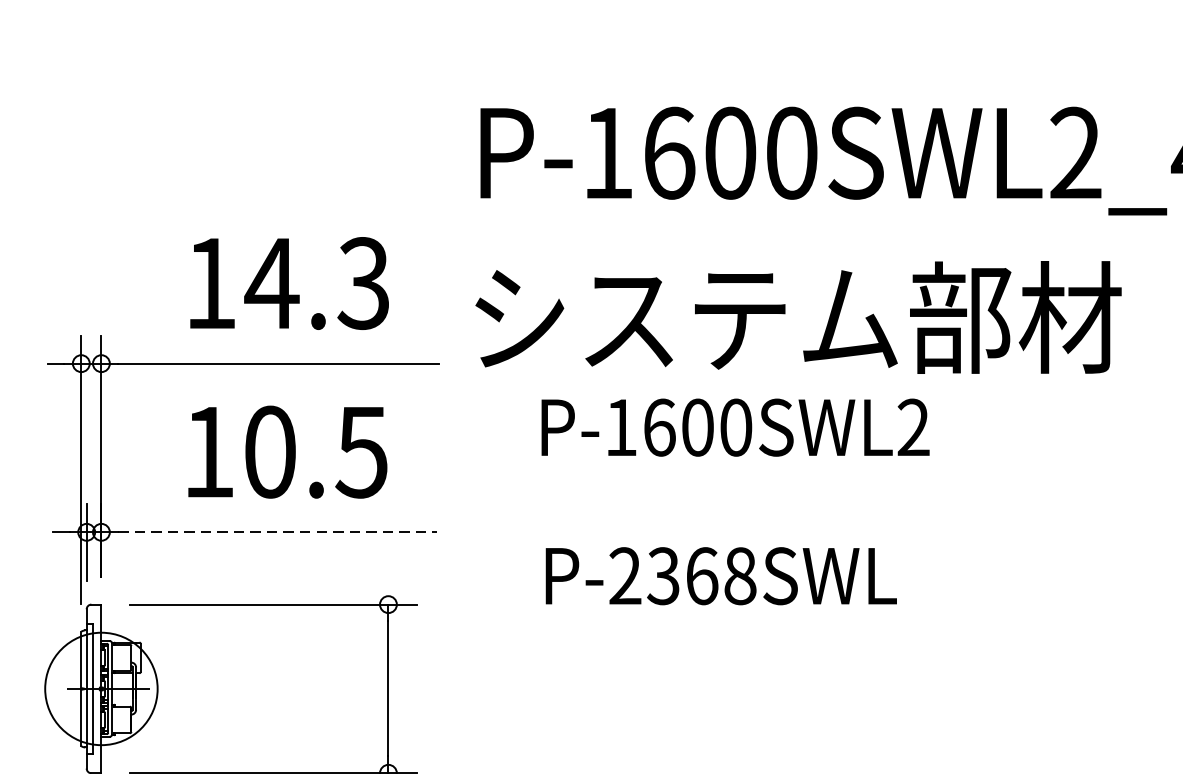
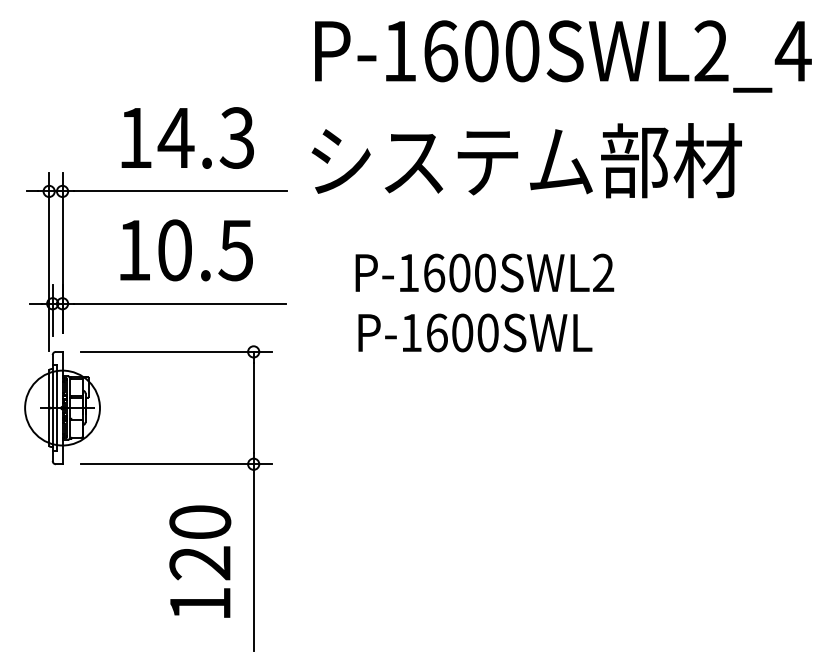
text: (734, 426) -> (484, 272), moved
line: (278, 531) -> (180, 303), dashed -> solid
text: (682, 575) -> (449, 332), P-2368SWL -> P-1600SWL

